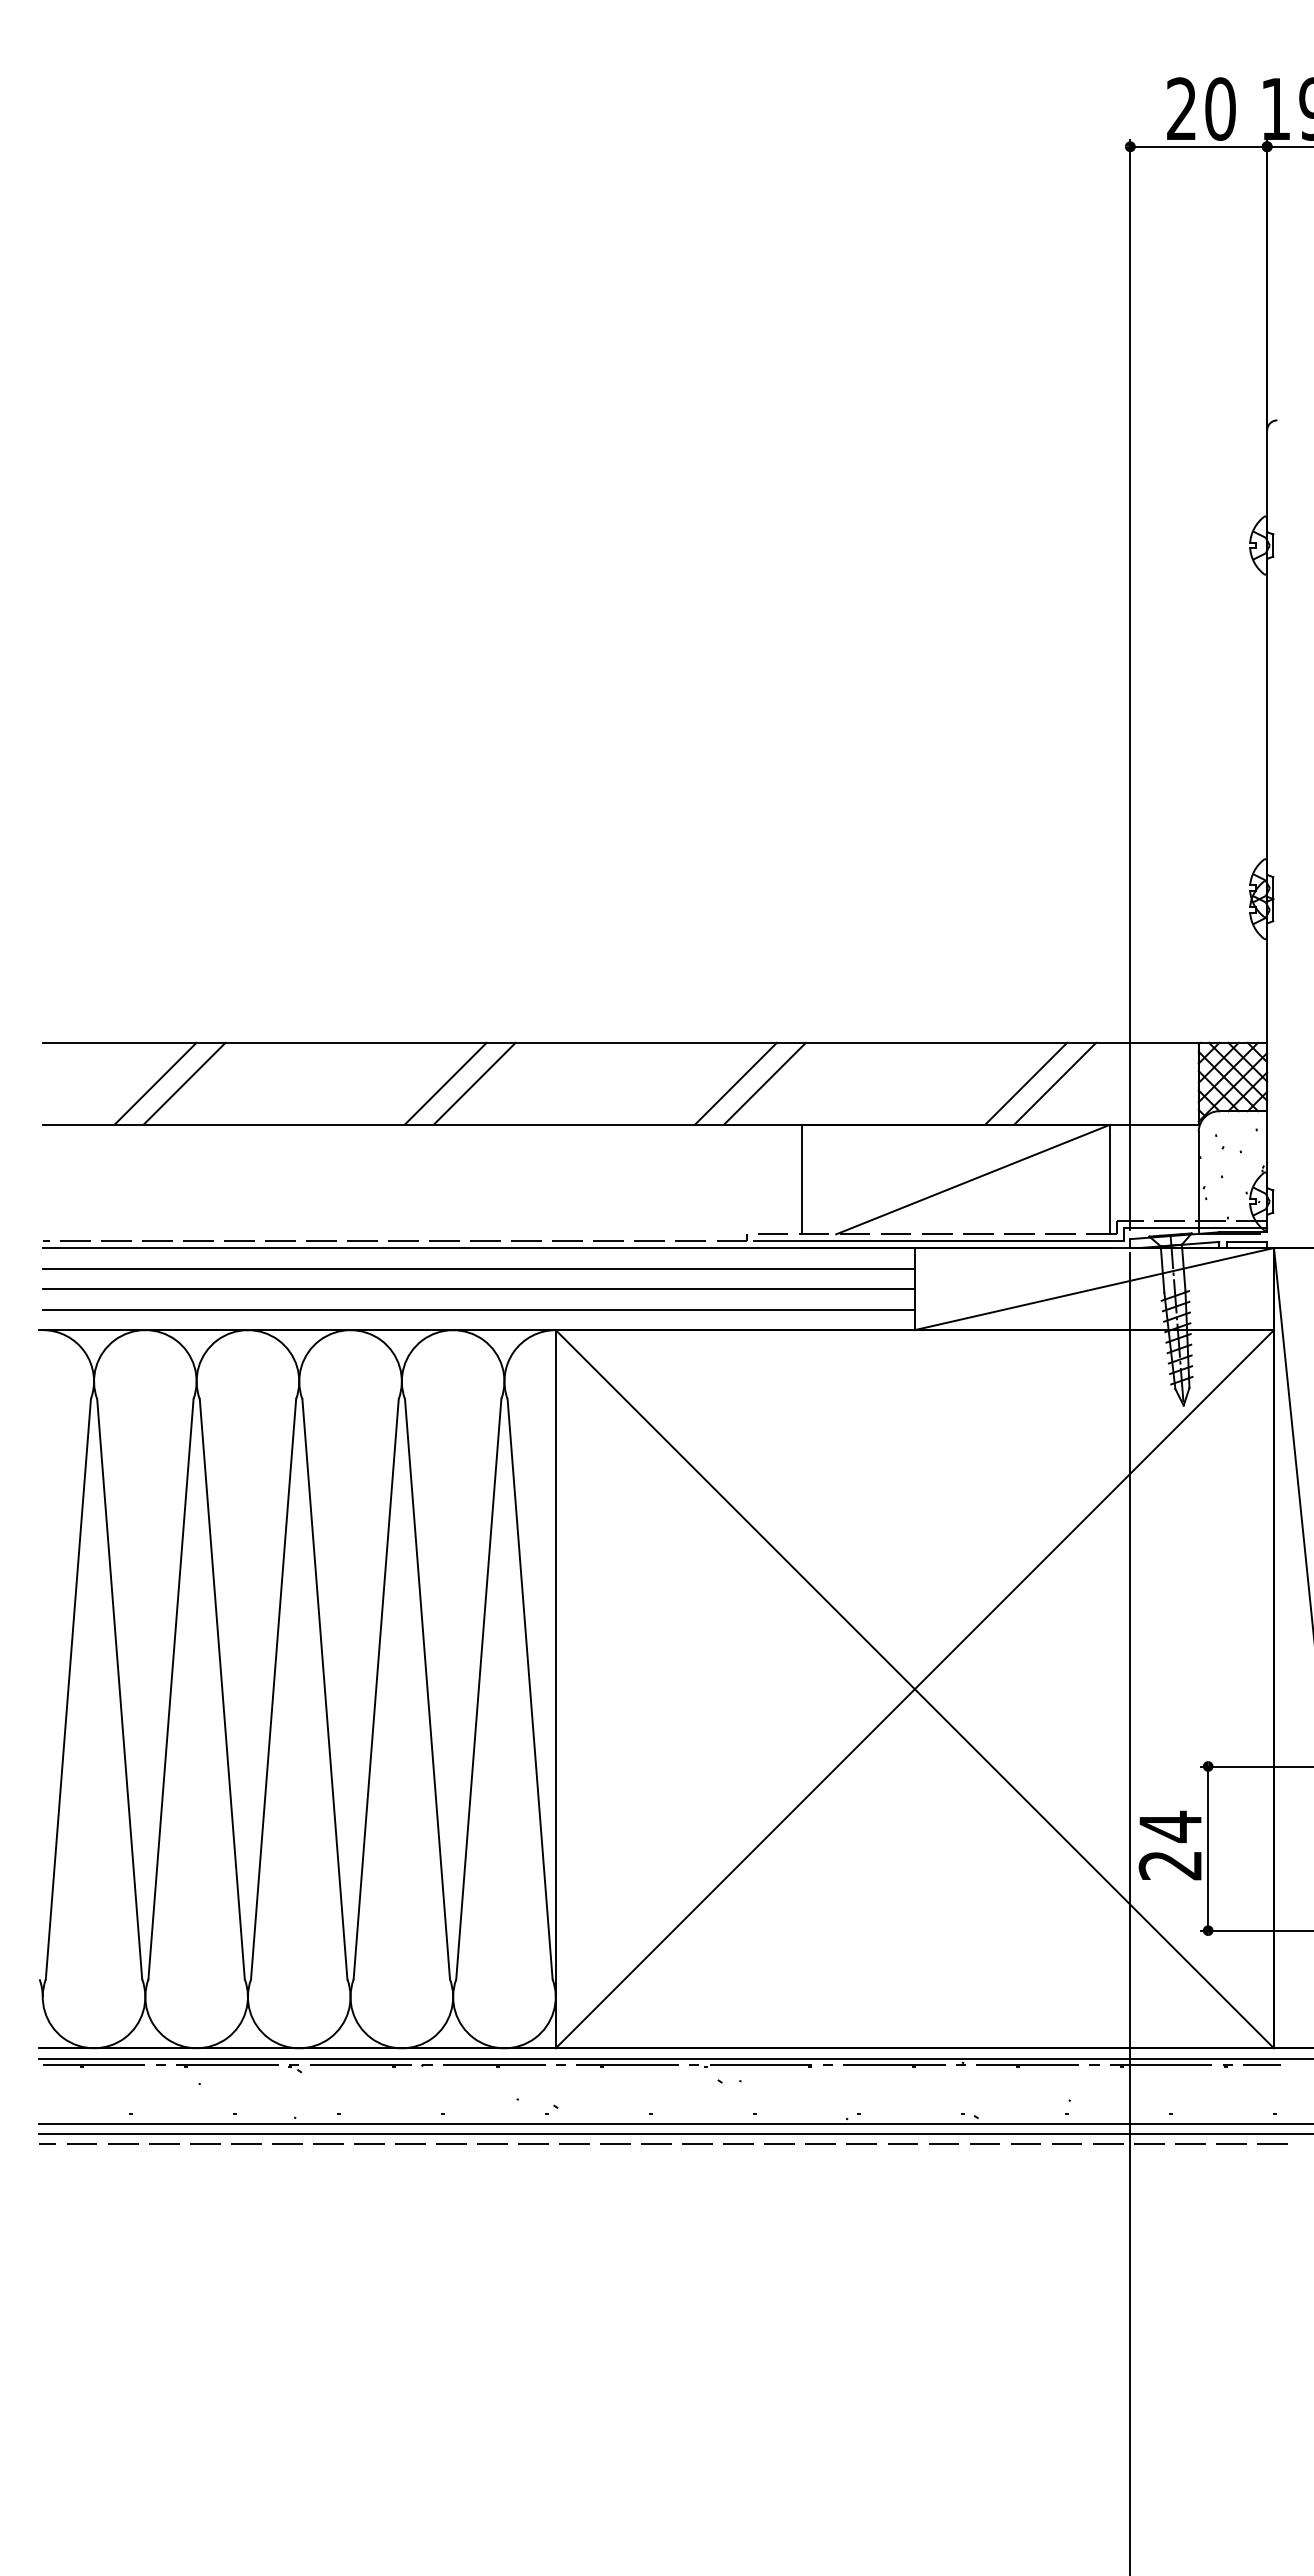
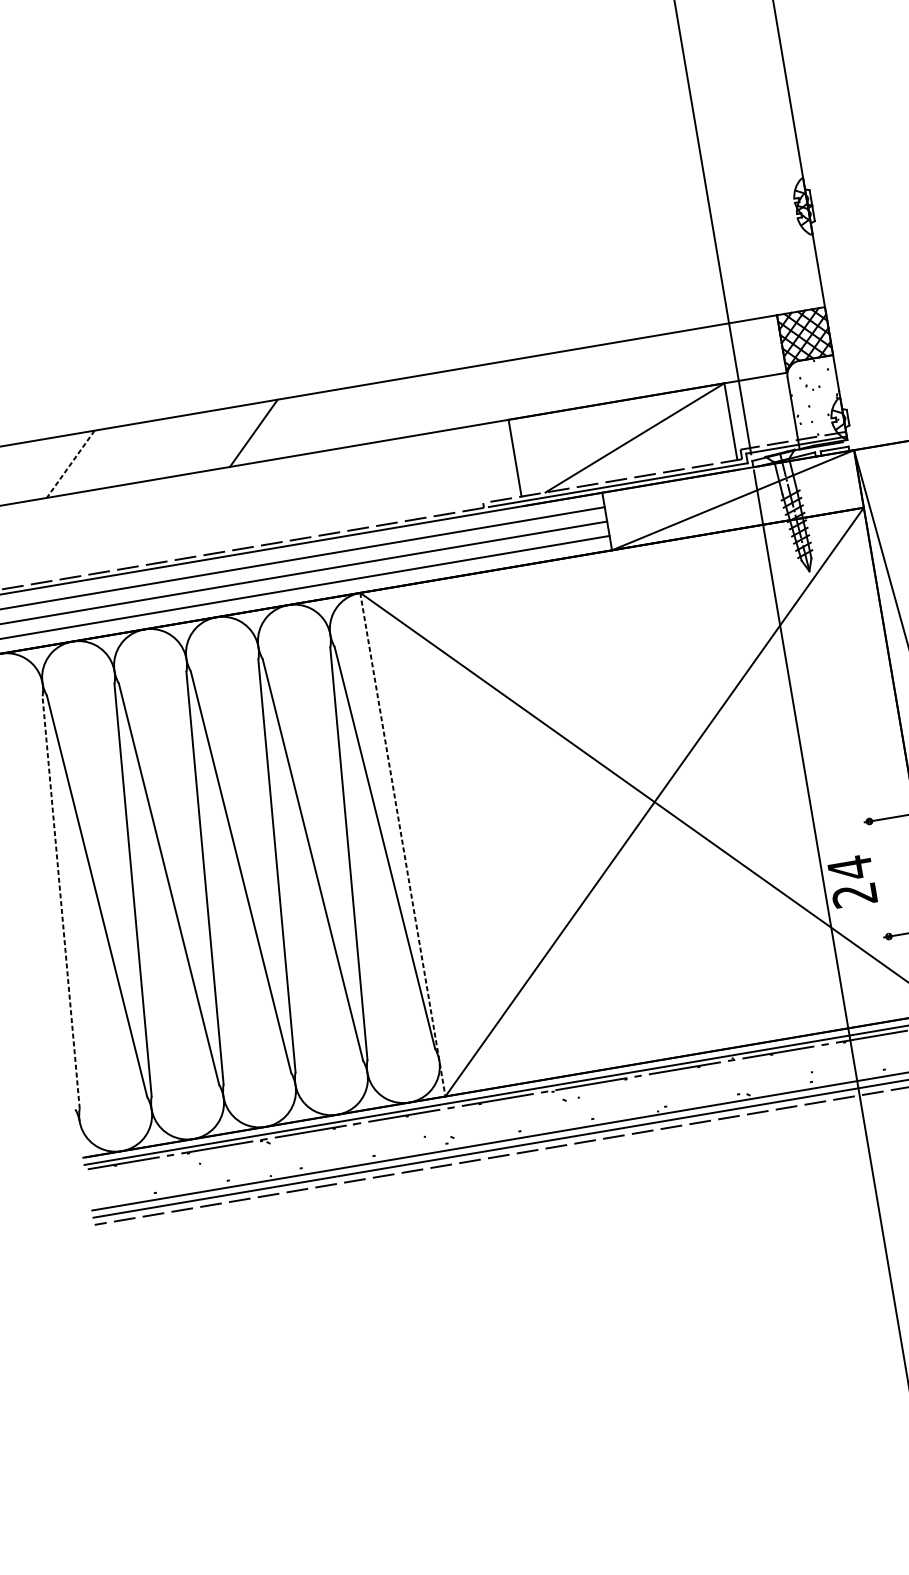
line: (155, 1083) -> (50, 467), removed
line: (474, 1083) -> (274, 429), removed
line: (735, 1083) -> (457, 398), removed
line: (764, 1083) -> (477, 395), removed
line: (1026, 1083) -> (661, 364), removed
line: (1055, 1083) -> (681, 360), removed
line: (184, 1084) -> (70, 464), solid -> dashed
line: (68, 1688) -> (61, 901), solid -> dashed
line: (555, 1689) -> (402, 844), solid -> dashed
line: (1208, 1848) -> (879, 878), removed

